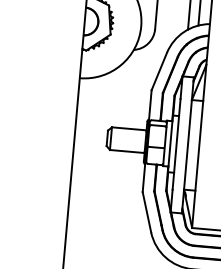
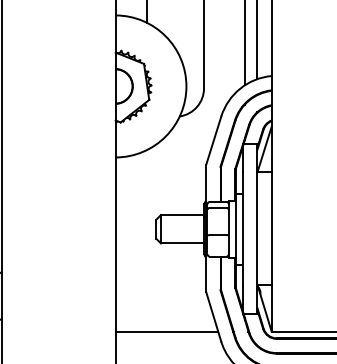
line: (108, 220) -> (166, 331), added

